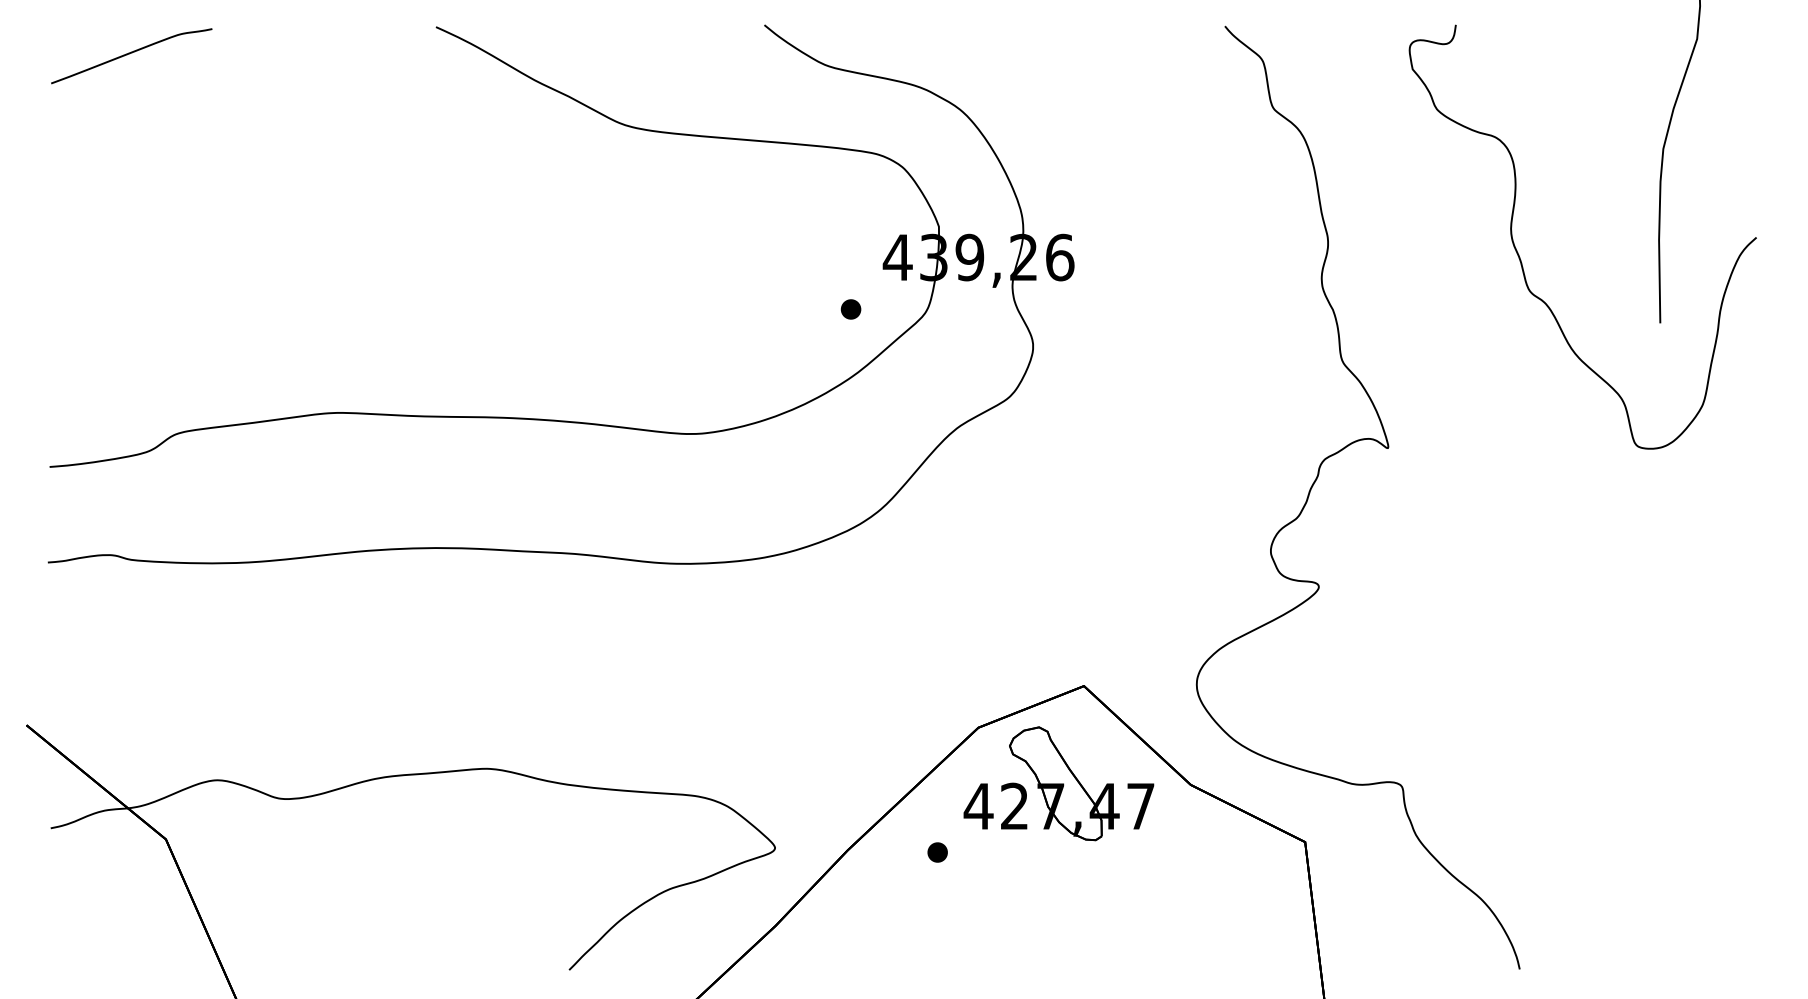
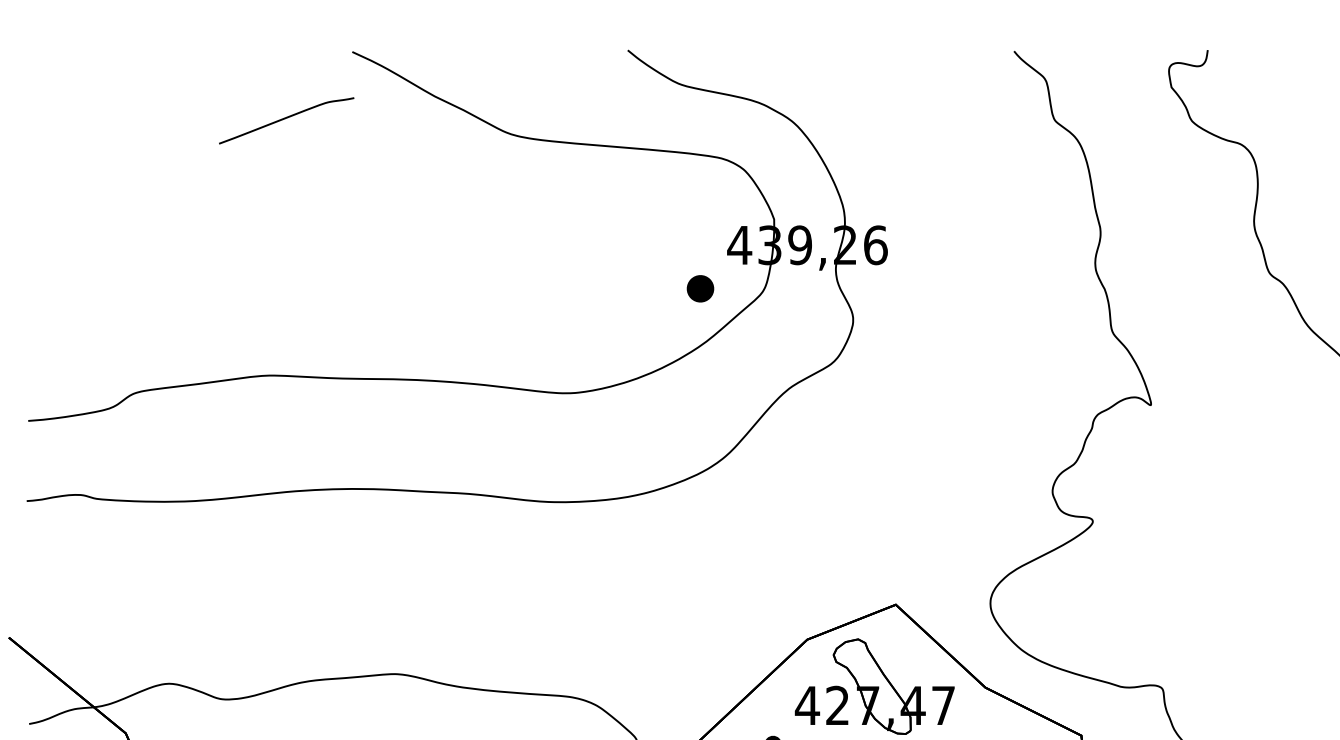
curve: (129, 54) -> (284, 119), moved
part: (850, 309) -> (699, 288), size x1.6

